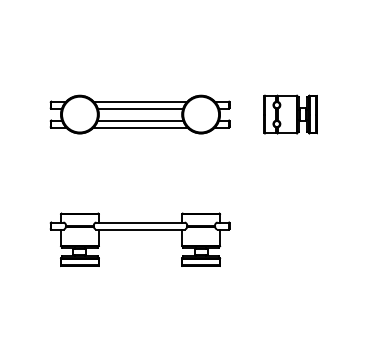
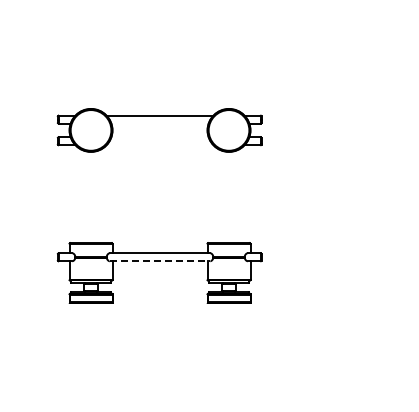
line: (140, 108) -> (159, 123), removed
part: (290, 113) -> (330, 129), removed
line: (140, 120) -> (159, 137), removed
line: (140, 127) -> (159, 145), removed
line: (140, 229) -> (160, 261), solid -> dashed

